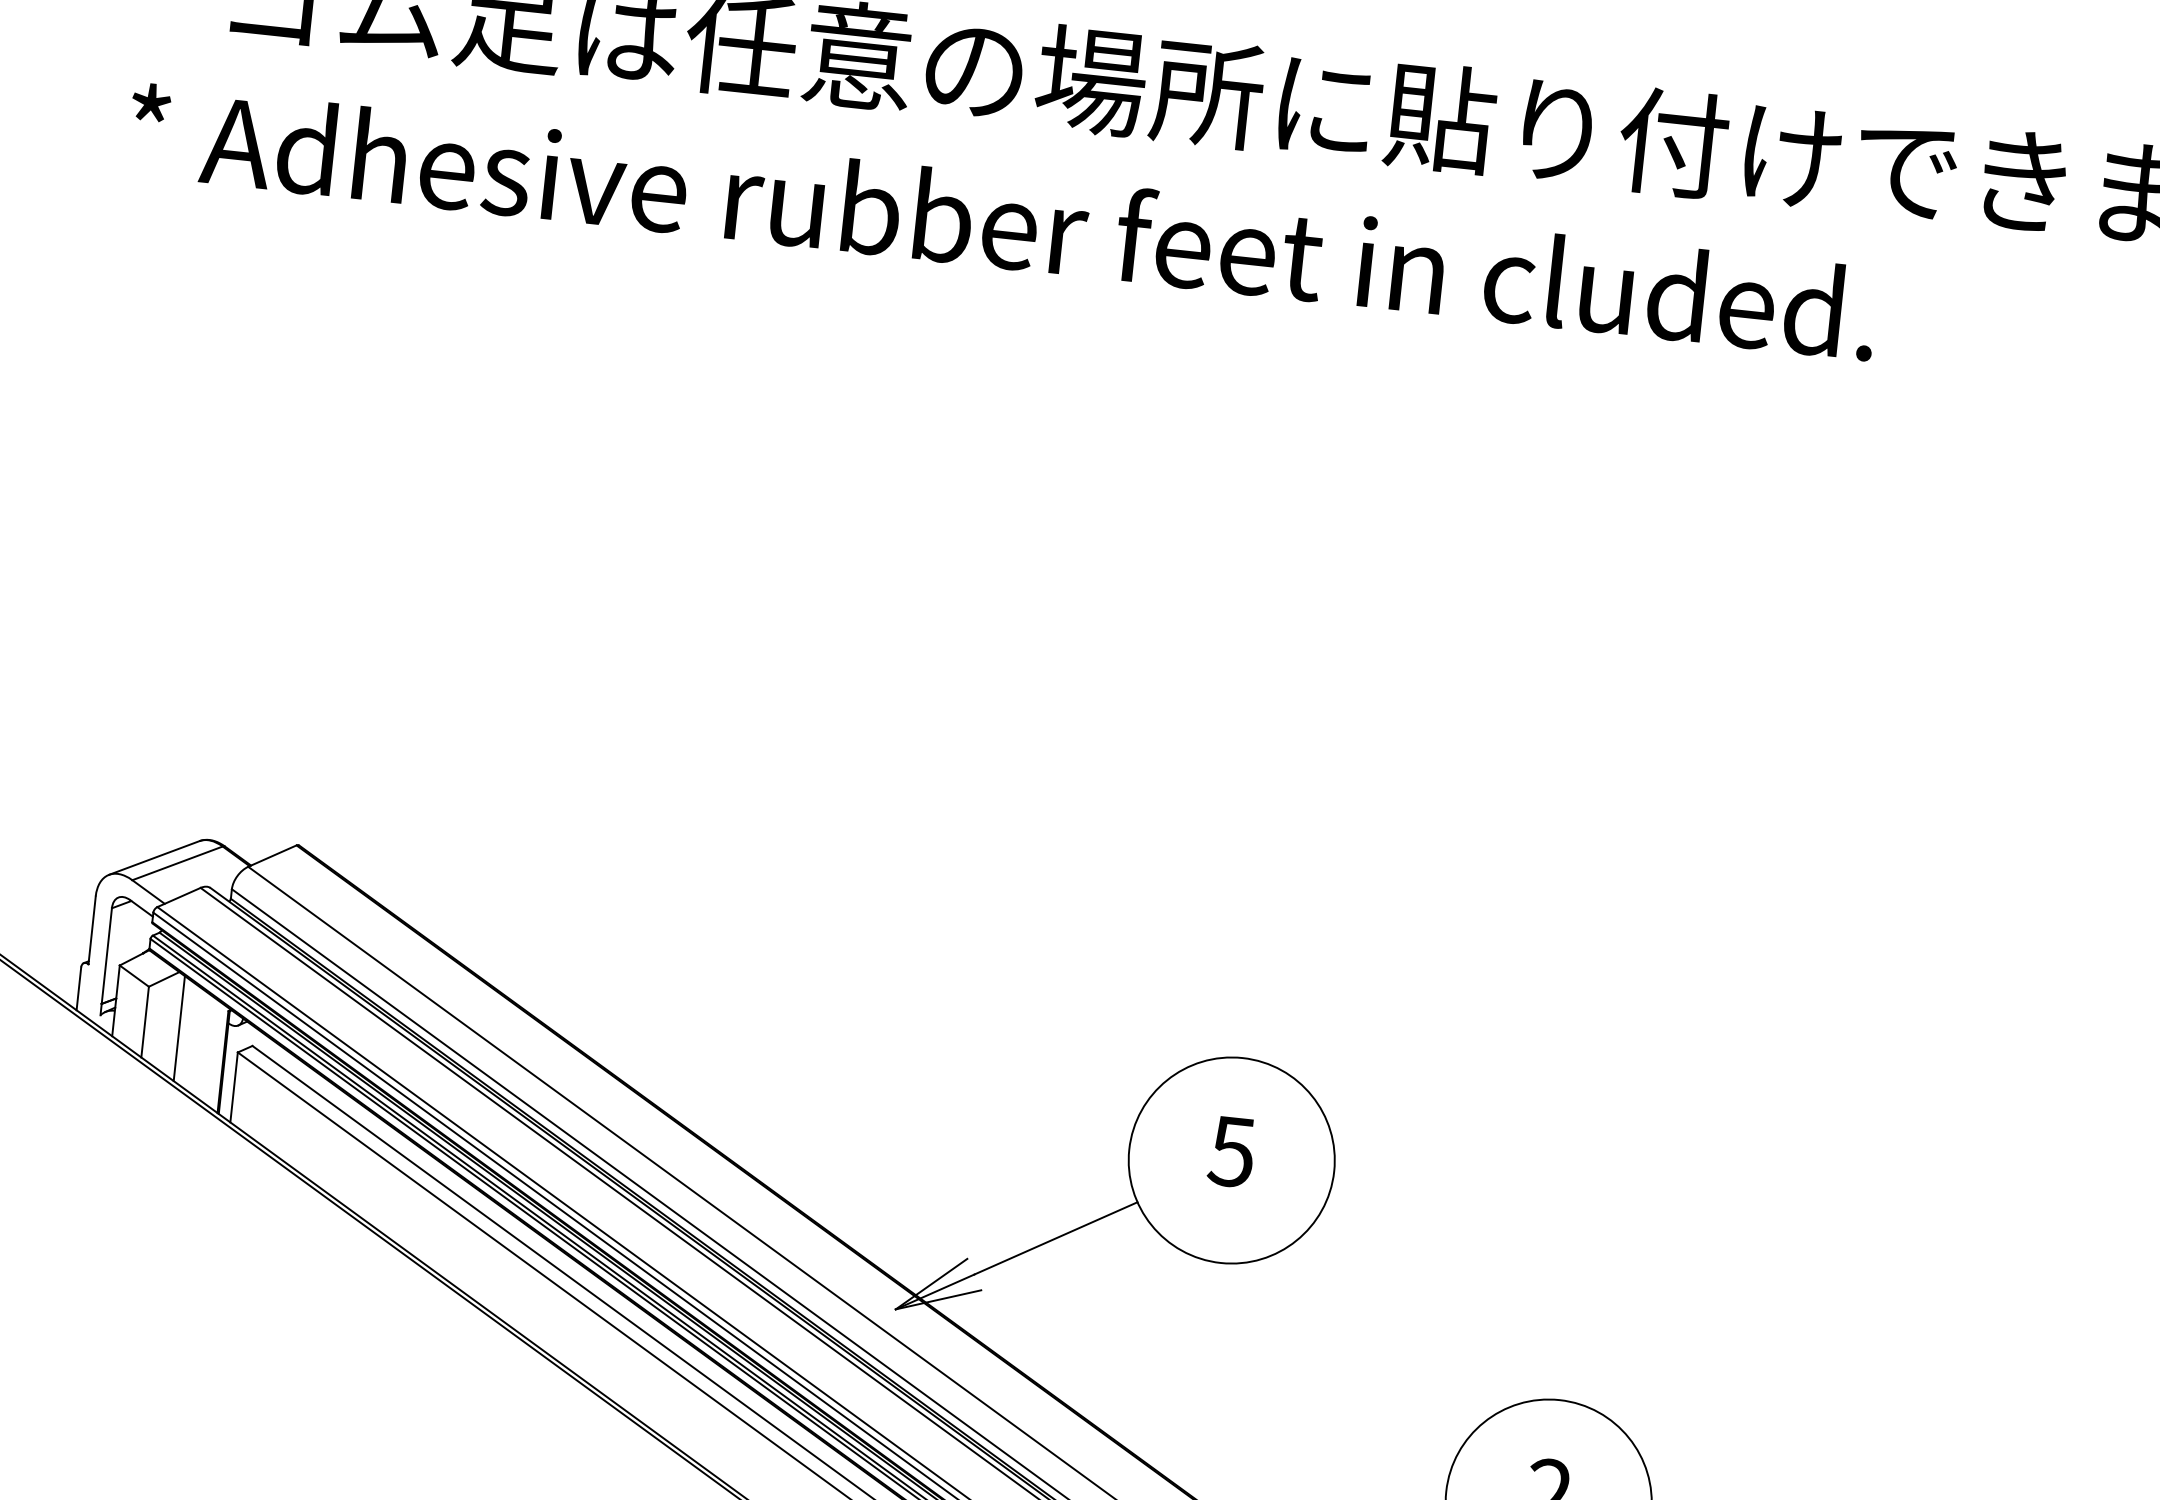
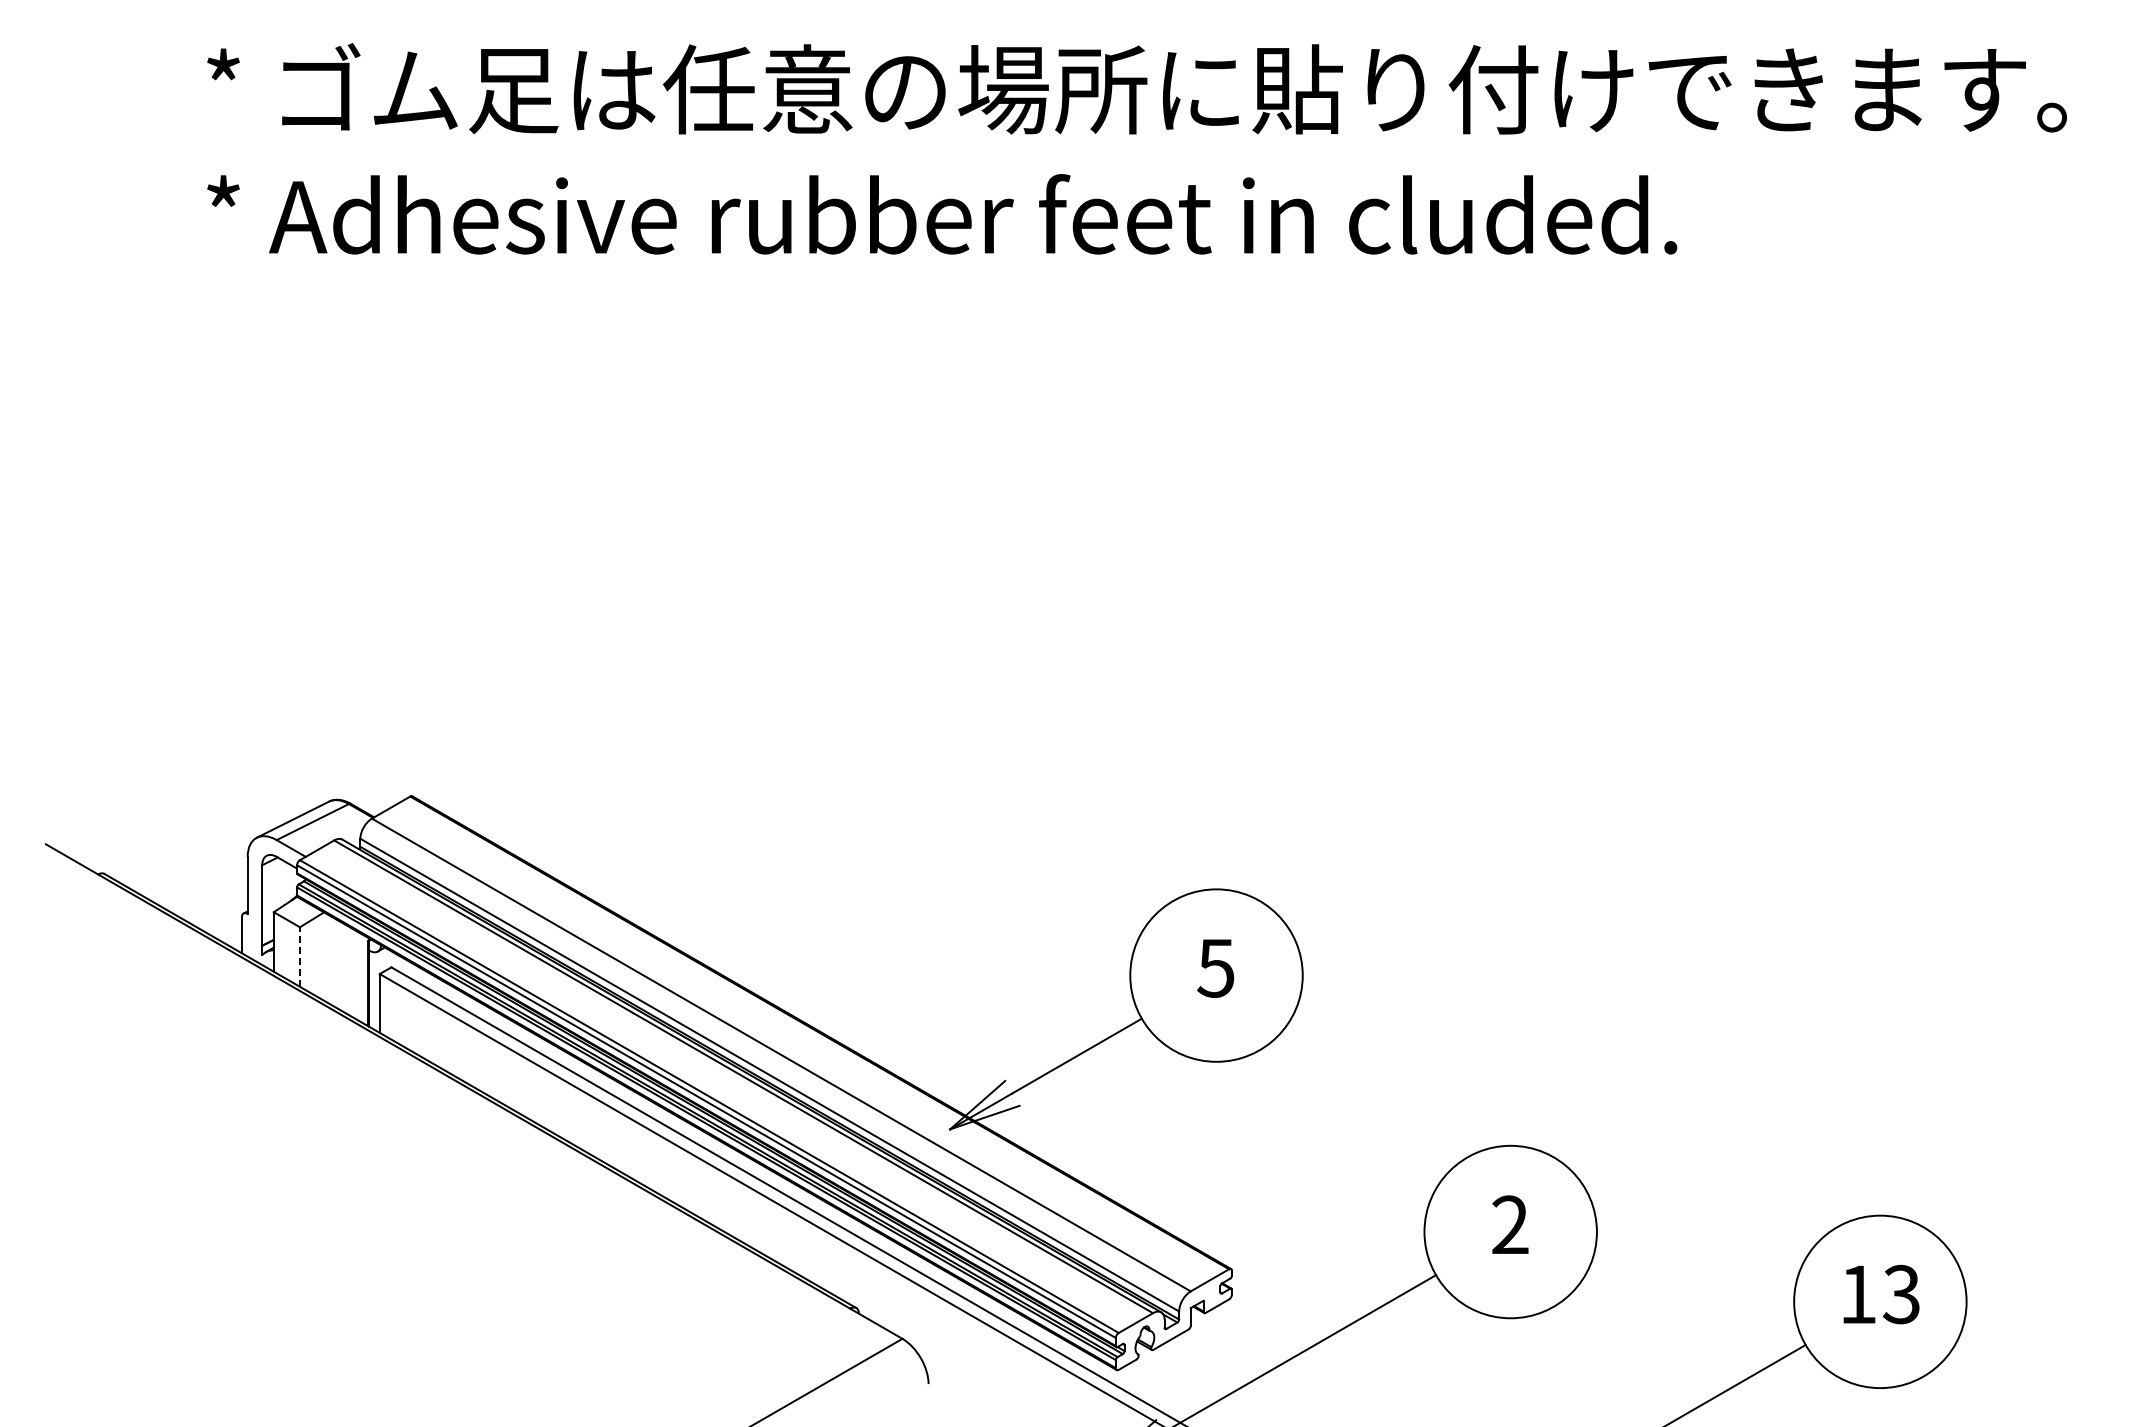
line: (144, 1022) -> (299, 957), solid -> dashed
line: (179, 1028) -> (329, 959), removed

